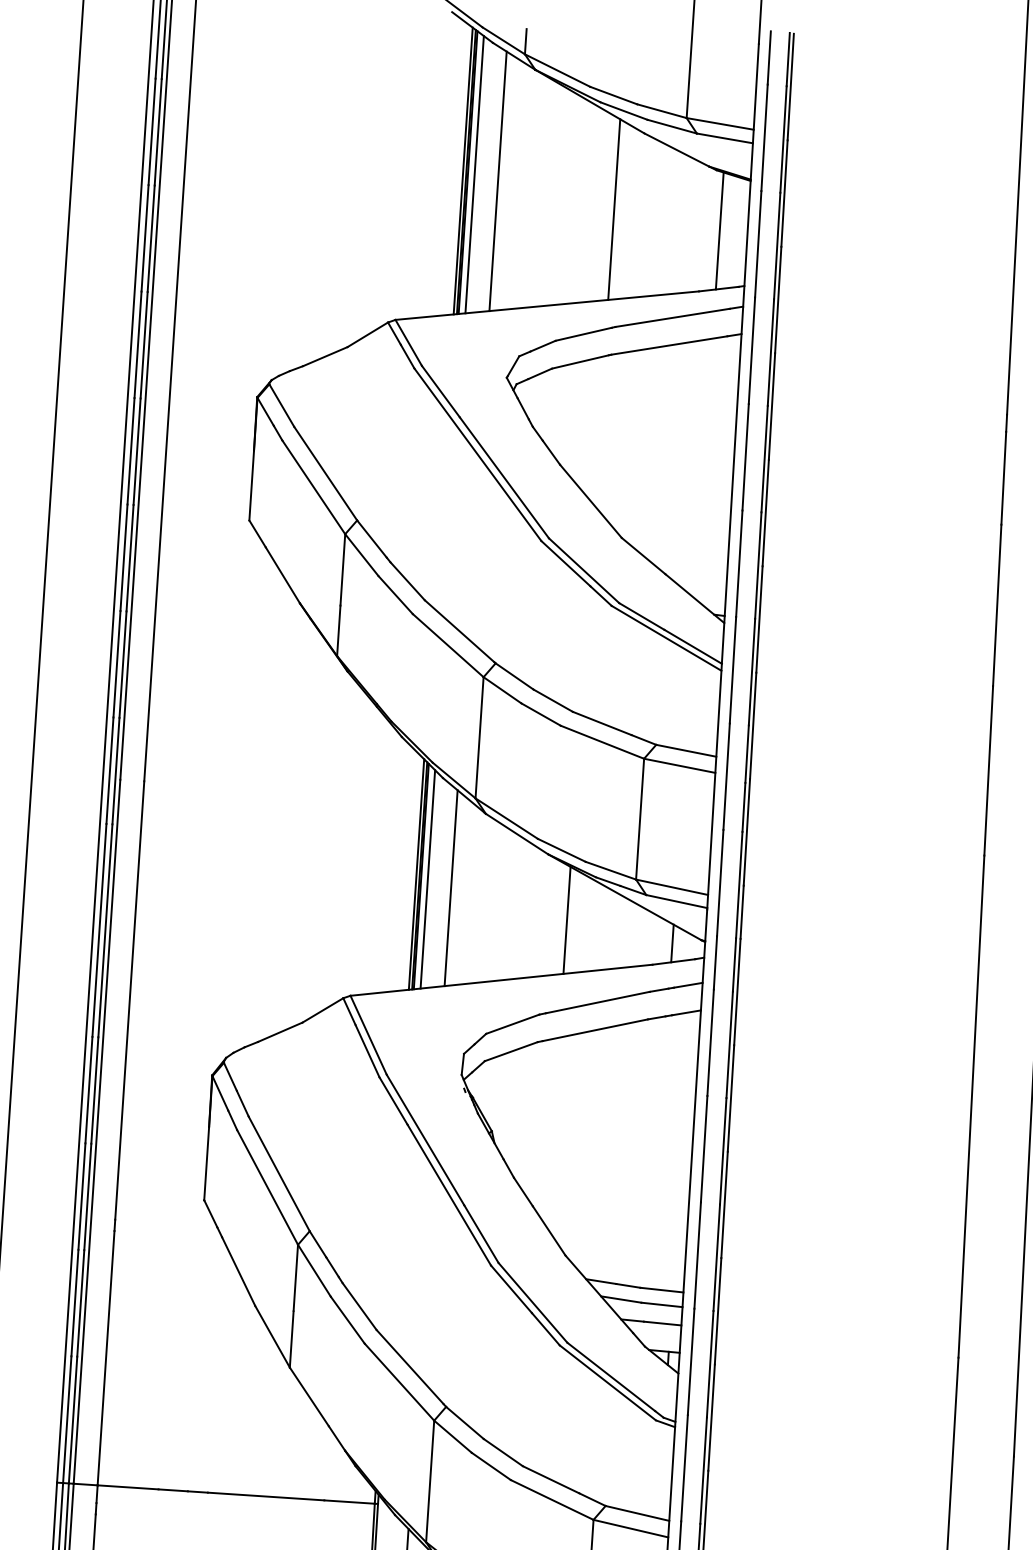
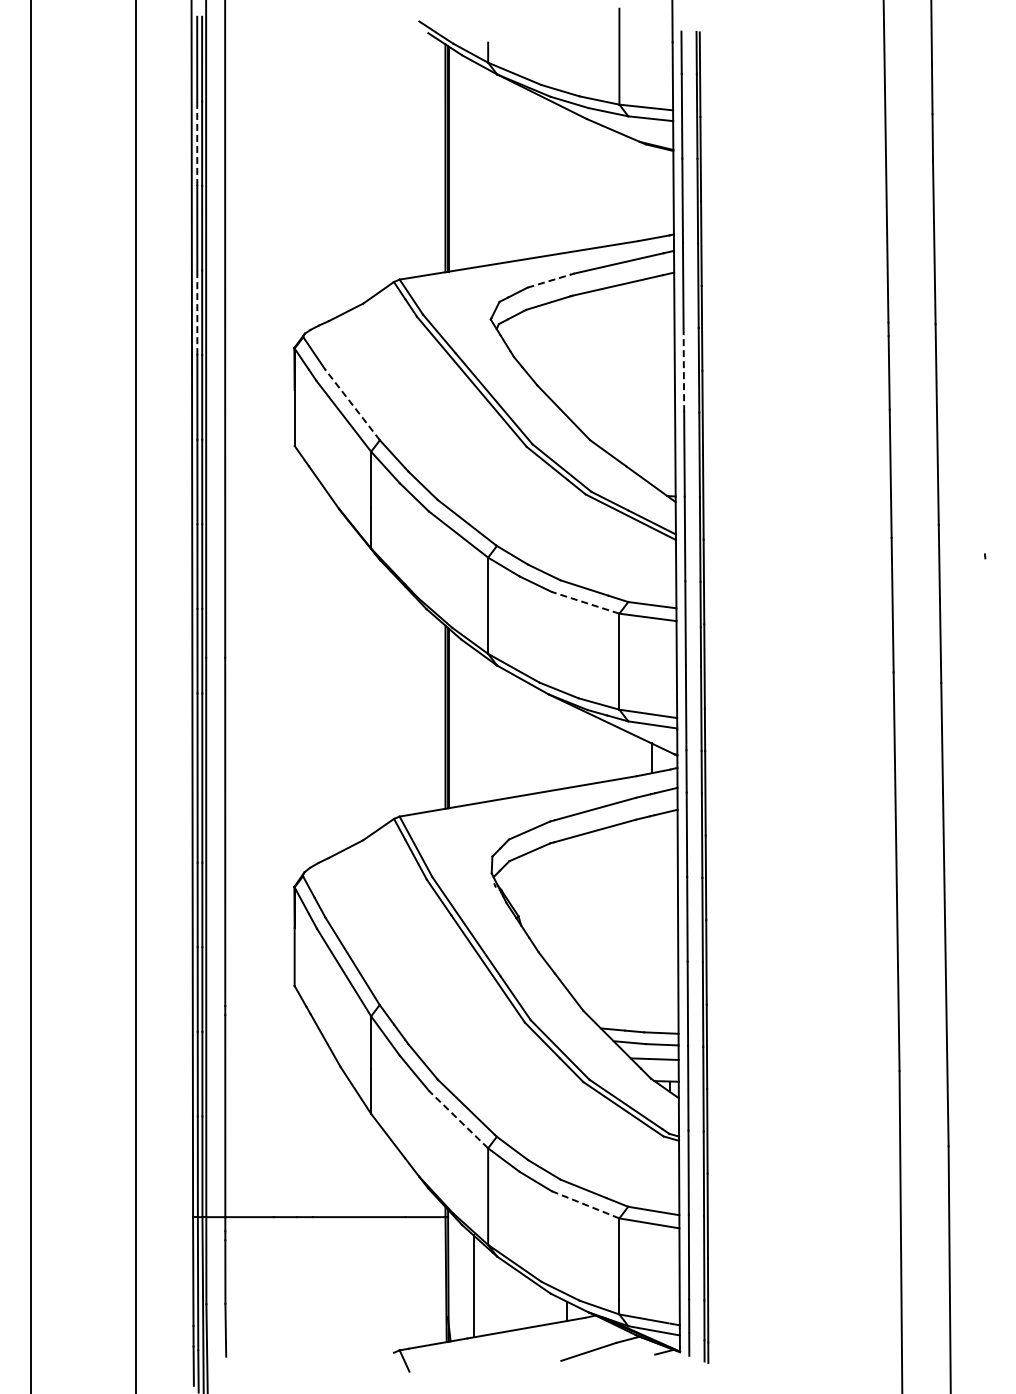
line: (152, 131) -> (197, 143), solid -> dashed
line: (474, 174) -> (454, 160), removed
line: (498, 181) -> (473, 164), removed
line: (613, 209) -> (566, 180), removed
line: (719, 230) -> (651, 191), removed
line: (583, 334) -> (549, 281), solid -> dashed
line: (138, 344) -> (197, 312), solid -> dashed
line: (745, 456) -> (683, 369), solid -> dashed
line: (325, 473) -> (352, 404), solid -> dashed
line: (602, 741) -> (585, 602), solid -> dashed
line: (427, 879) -> (454, 720), removed
line: (451, 888) -> (473, 726), removed
line: (566, 920) -> (566, 745), removed
line: (399, 1381) -> (458, 1119), solid -> dashed
line: (552, 1499) -> (585, 1204), solid -> dashed

